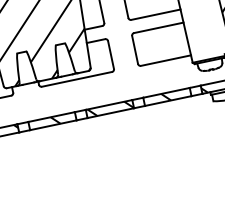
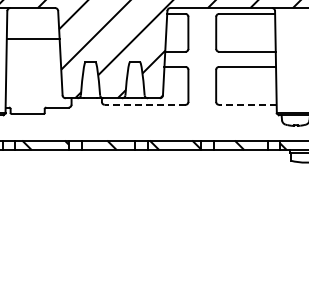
line: (165, 60) -> (247, 104), solid -> dashed
line: (76, 79) -> (144, 104), solid -> dashed

